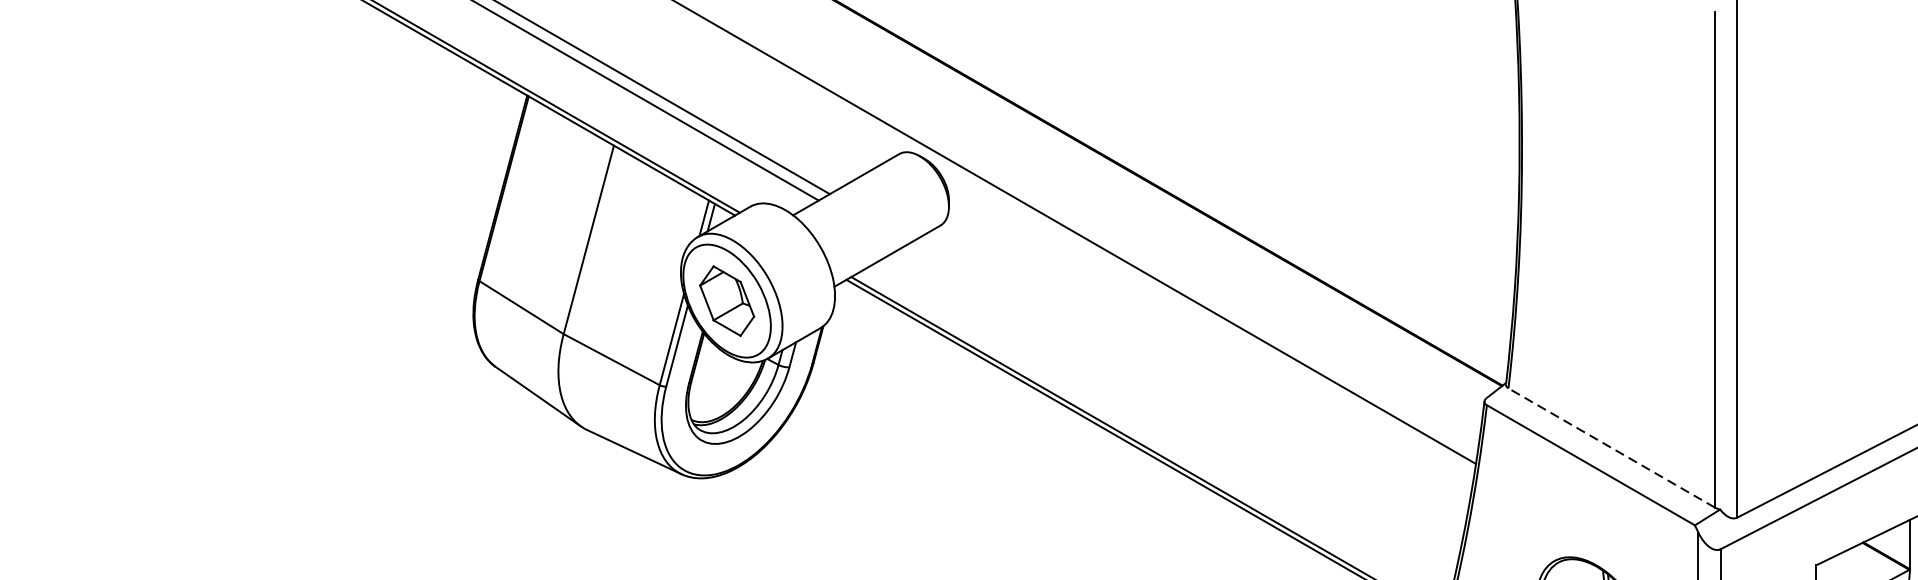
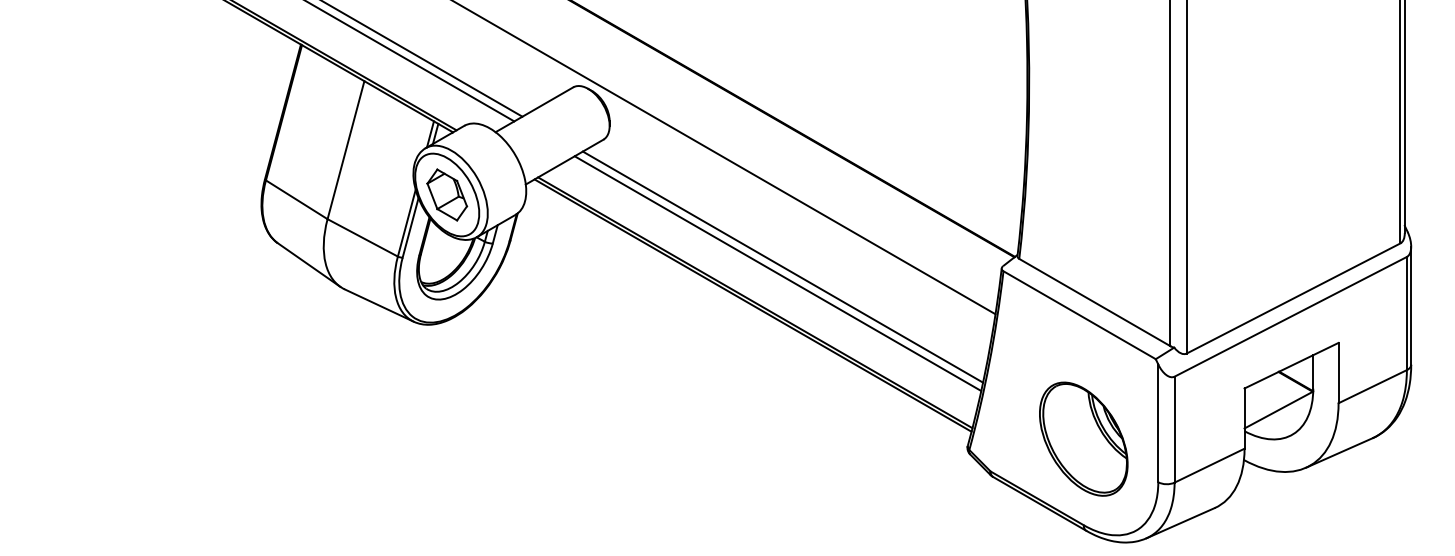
line: (1185, 398) -> (782, 266), added
line: (1178, 408) -> (777, 273), added
line: (1611, 447) -> (1094, 302), dashed -> solid

